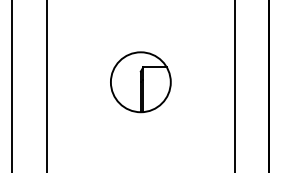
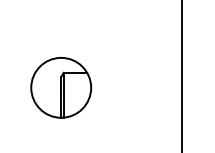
part: (140, 82) -> (60, 88), moved

